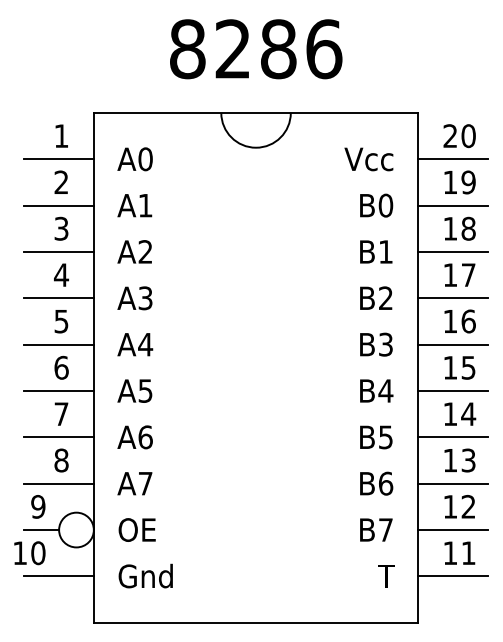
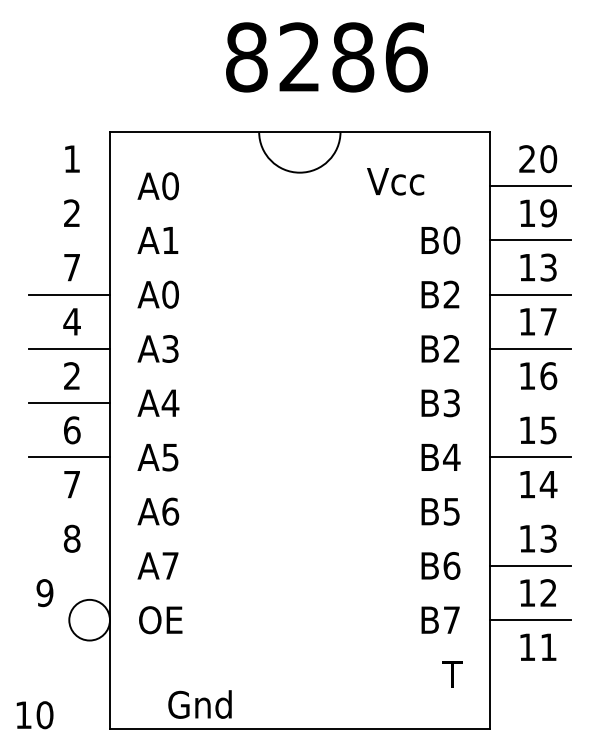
text: (256, 49) -> (327, 57), moved
line: (58, 159) -> (68, 186), removed
text: (368, 159) -> (395, 181), moved
line: (58, 205) -> (68, 240), removed
text: (61, 228) -> (72, 267), 3 -> 7
text: (468, 228) -> (548, 267), 18 -> 13
text: (145, 251) -> (170, 294), A2 -> A0
text: (385, 251) -> (451, 294), B1 -> B2
text: (61, 321) -> (72, 376), 5 -> 2
line: (452, 344) -> (529, 403), removed
line: (58, 437) -> (68, 511), removed
line: (452, 437) -> (529, 511), removed
line: (58, 483) -> (68, 565), removed
line: (41, 530) -> (48, 620), removed
text: (29, 553) -> (34, 715), moved
text: (145, 575) -> (199, 703), moved
line: (58, 576) -> (68, 674), removed
line: (452, 576) -> (529, 674), removed

